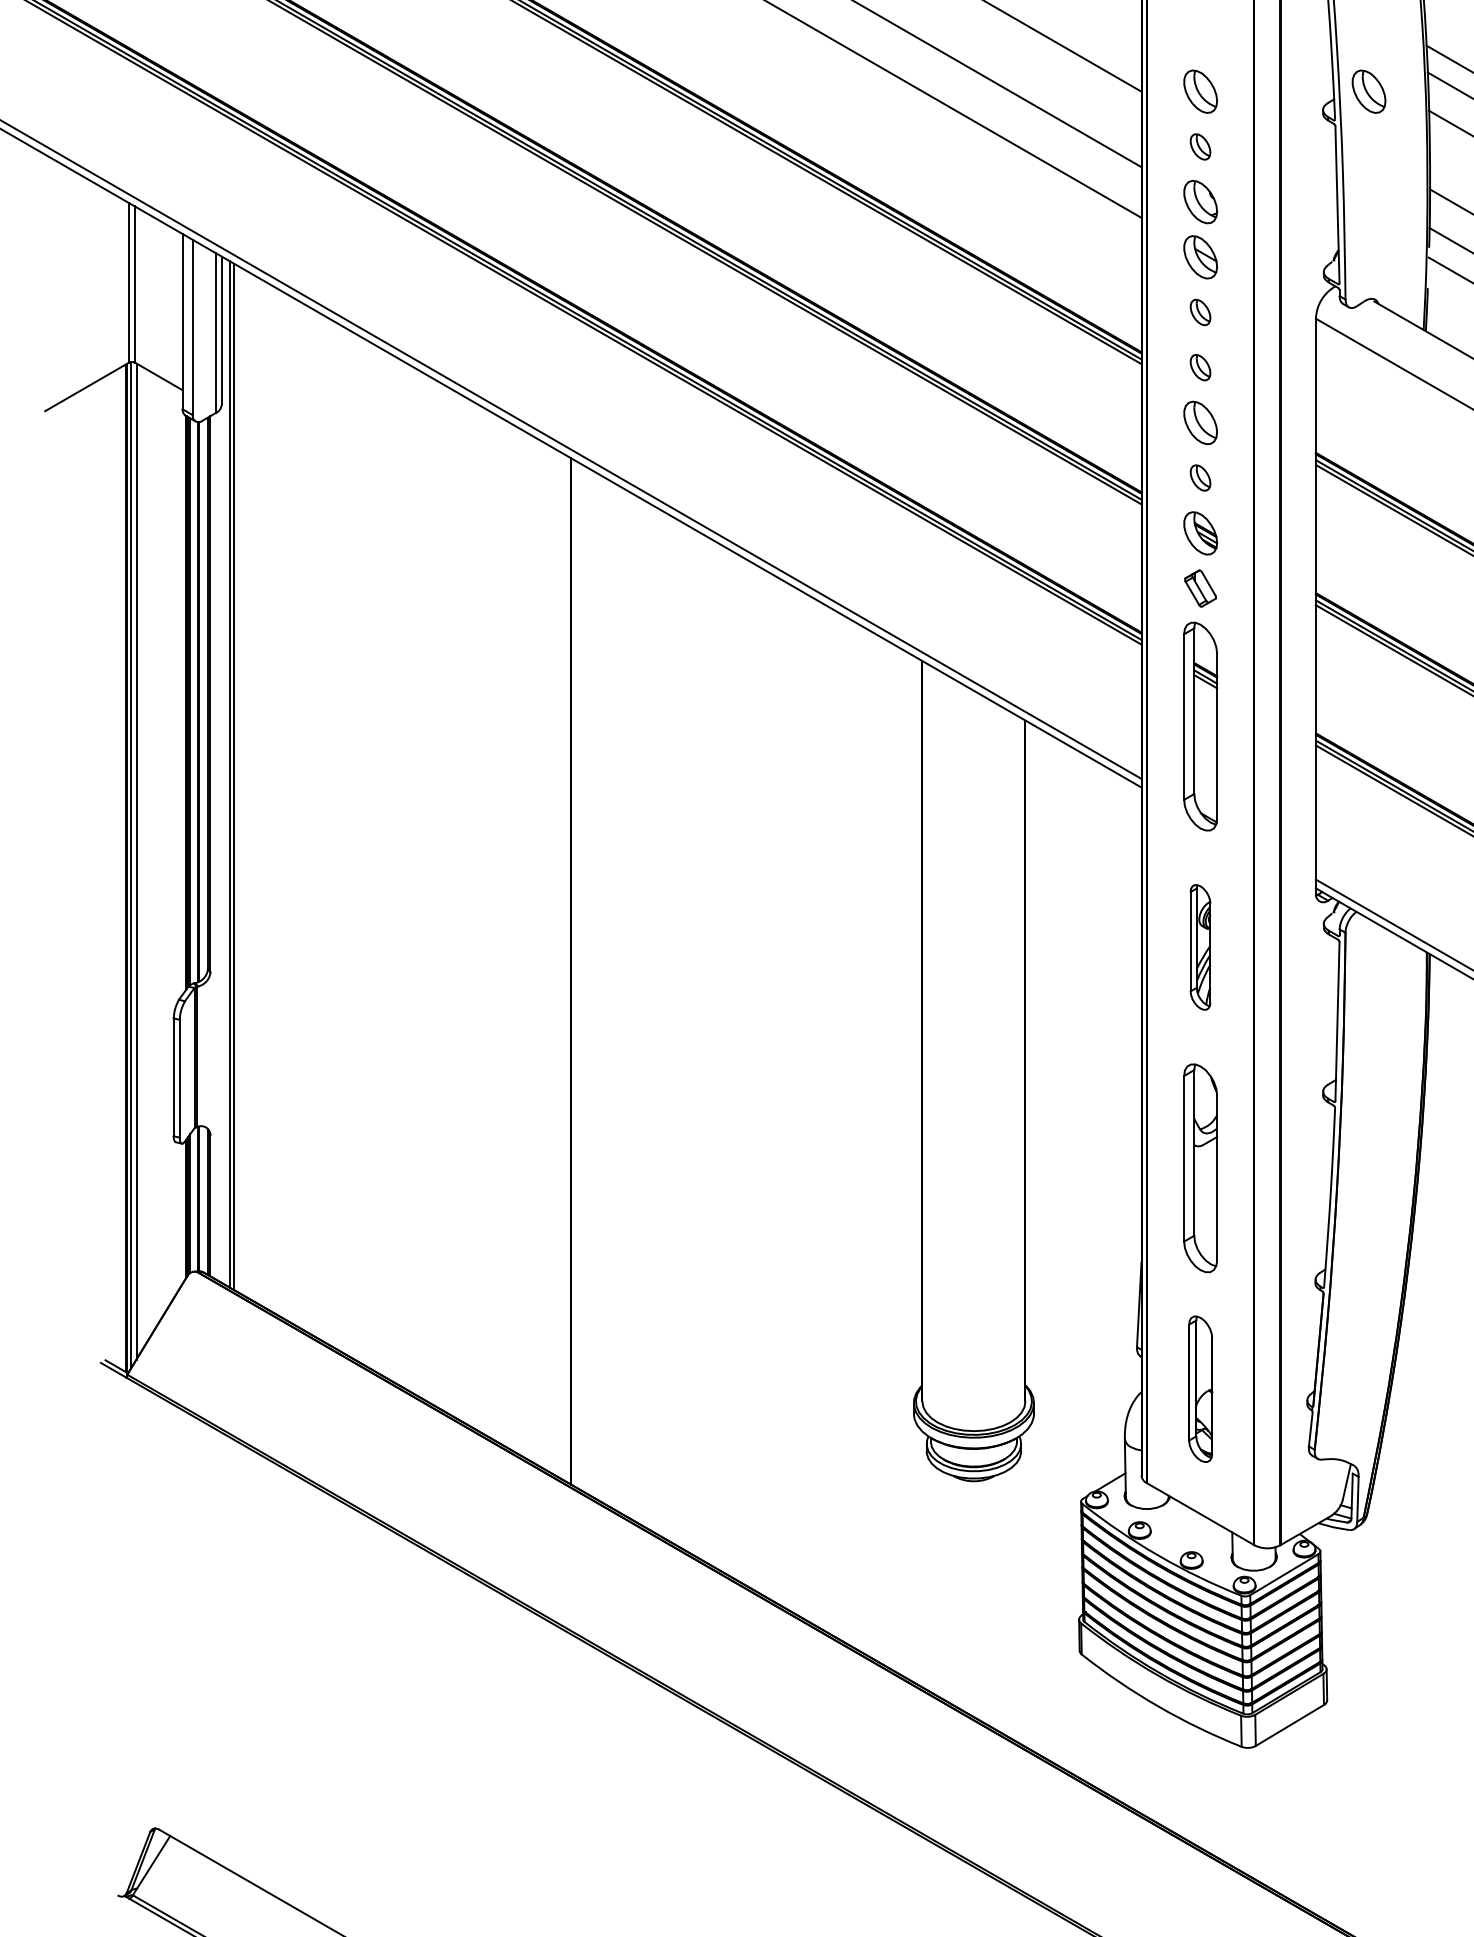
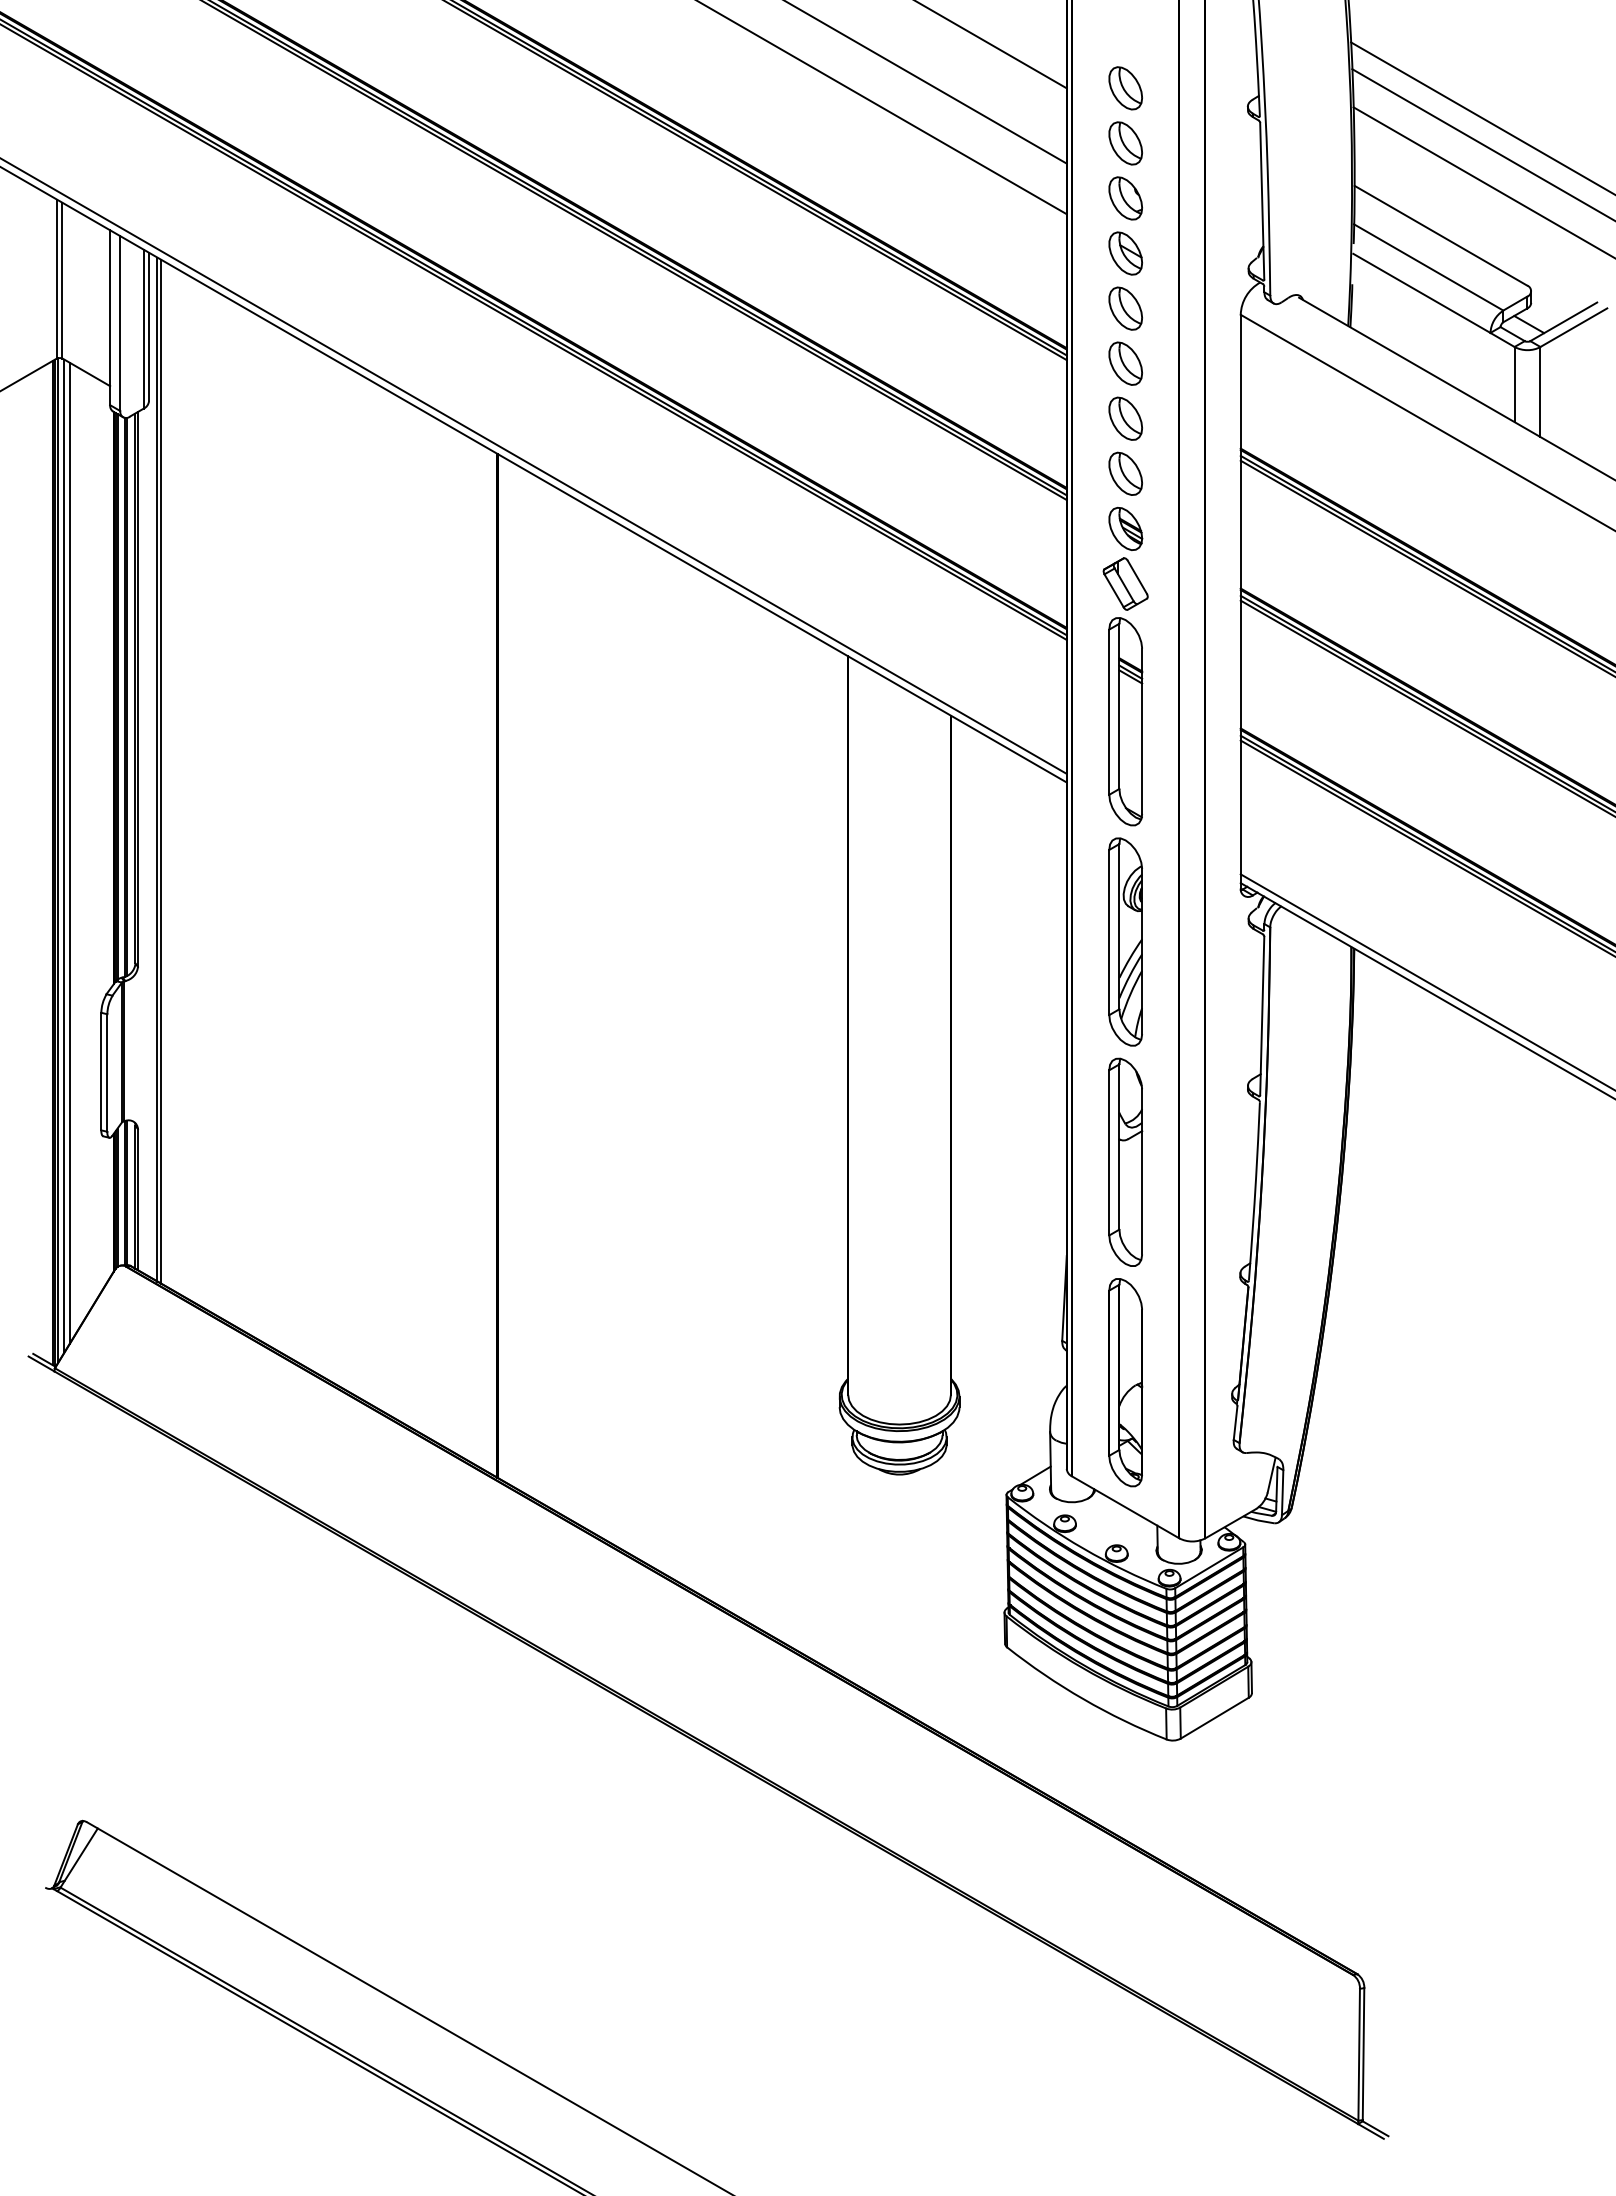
part: (1368, 91) -> (1293, 88), removed
part: (1200, 147) -> (1125, 143), size x1.67
part: (1200, 312) -> (1125, 308), size x1.67
part: (1200, 367) -> (1125, 363), size x1.67
part: (1200, 477) -> (1125, 473), size x1.67
part: (1200, 588) -> (1125, 583), size x1.43
line: (142, 857) -> (70, 852), added
part: (1200, 946) -> (1125, 941), size x1.67
part: (1200, 1388) -> (1125, 1382), size x1.43

